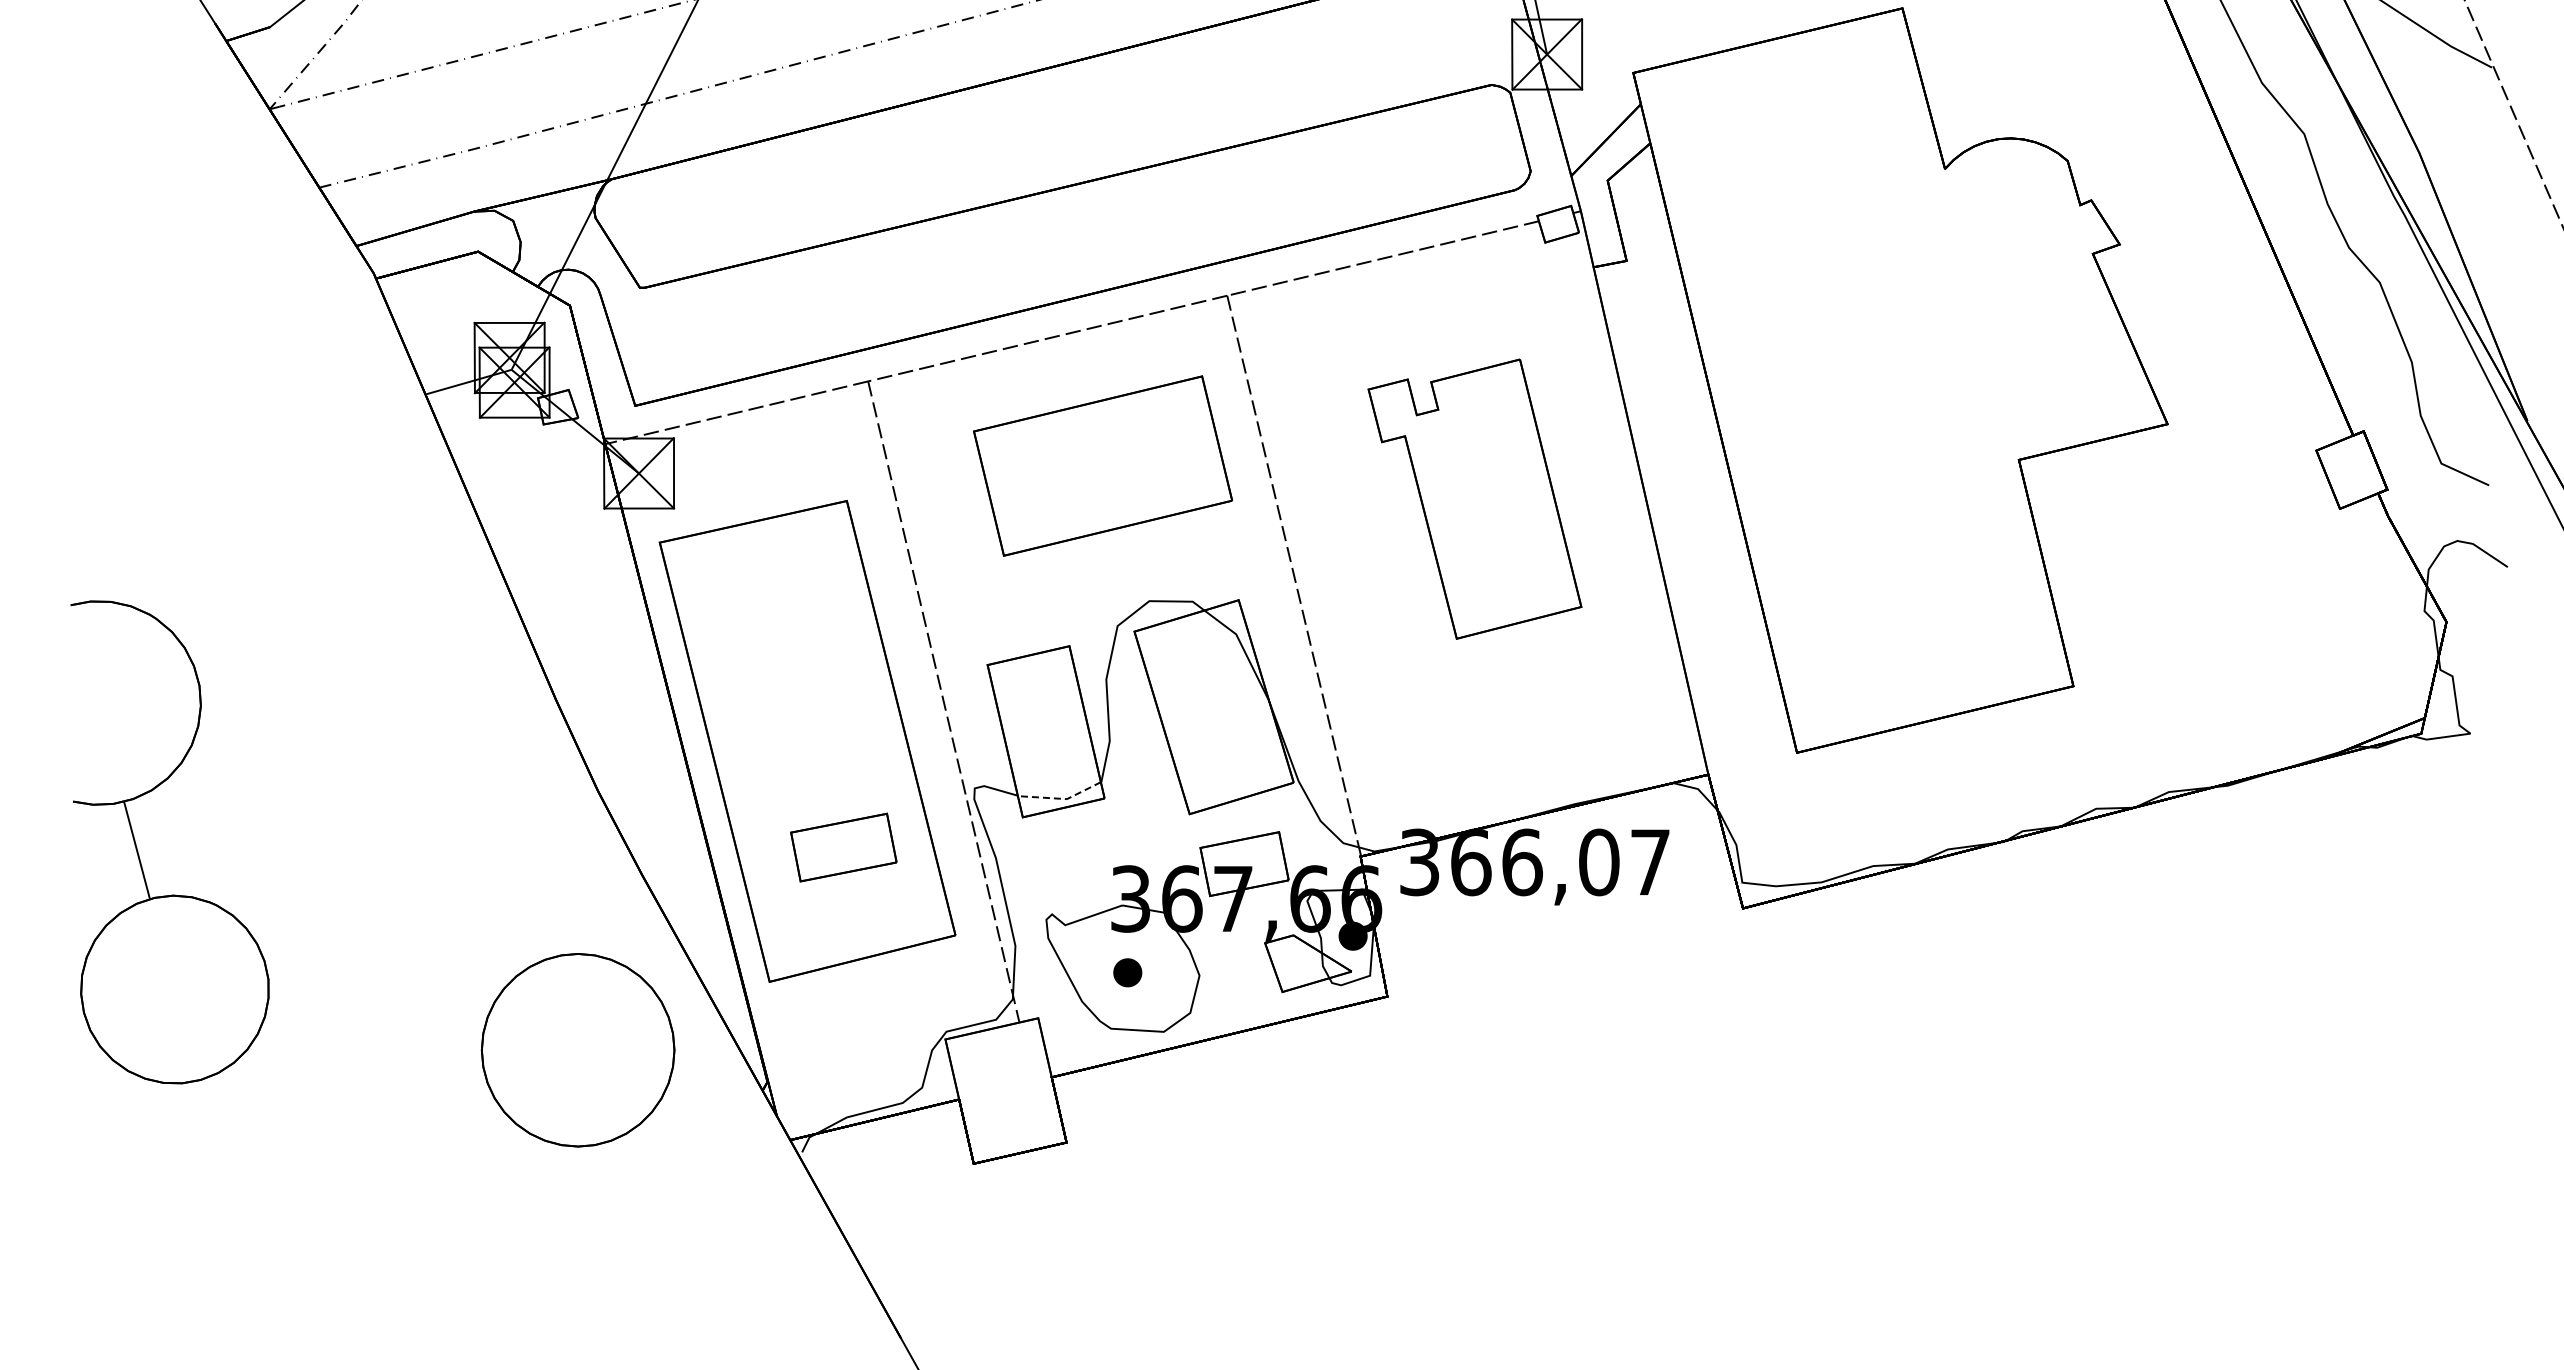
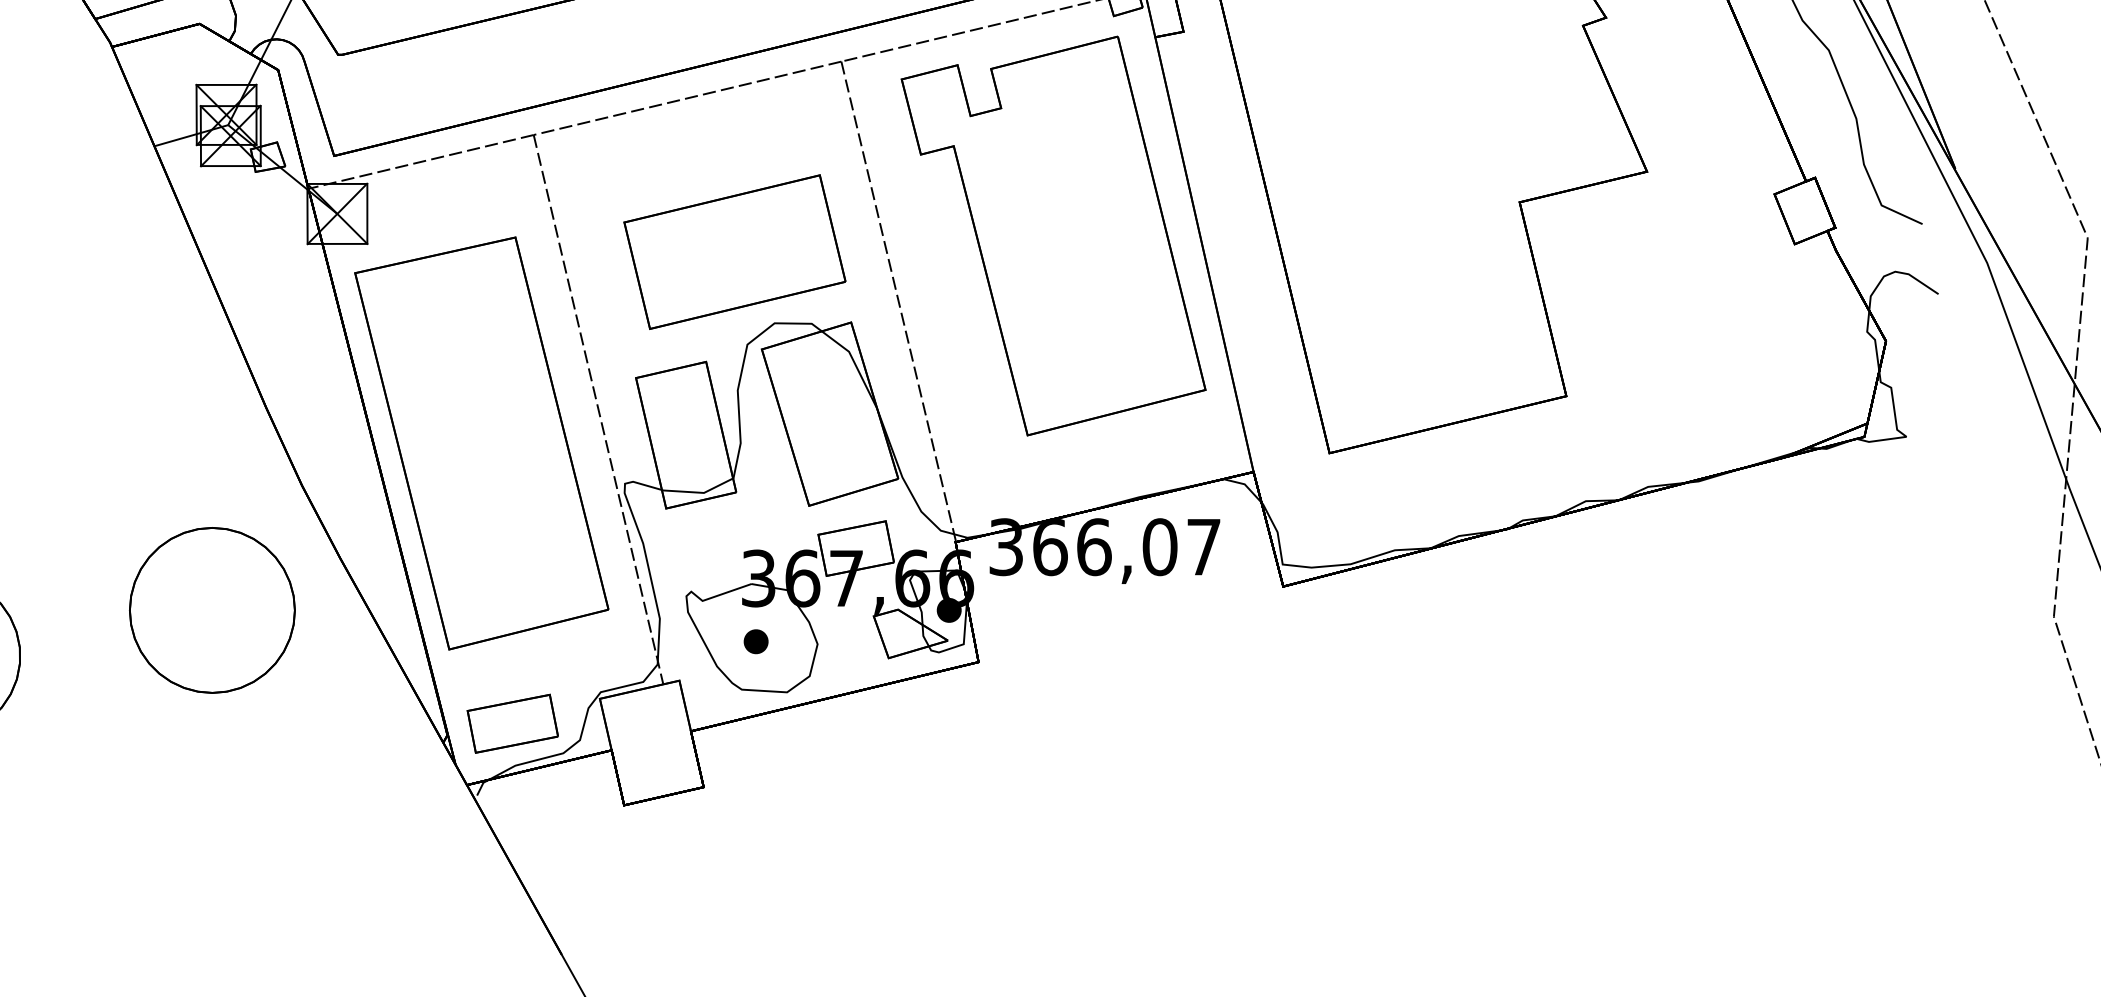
part: (1102, 465) -> (734, 251), moved
part: (1474, 498) -> (1053, 235), size x1.67
line: (1061, 798) -> (699, 492), dashed -> solid
part: (843, 847) -> (512, 723), moved
part: (577, 1050) -> (211, 610), moved

